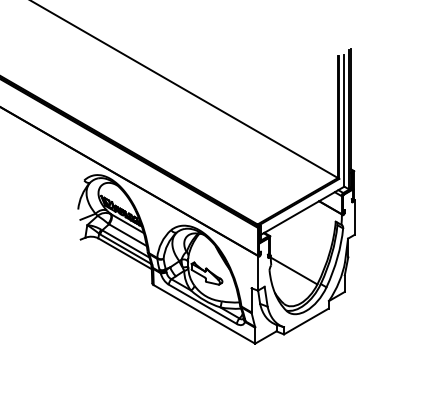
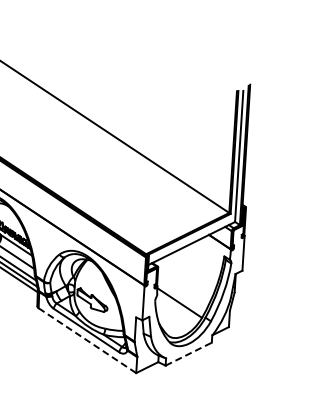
line: (204, 314) -> (87, 340), solid -> dashed
line: (306, 321) -> (188, 354), solid -> dashed

